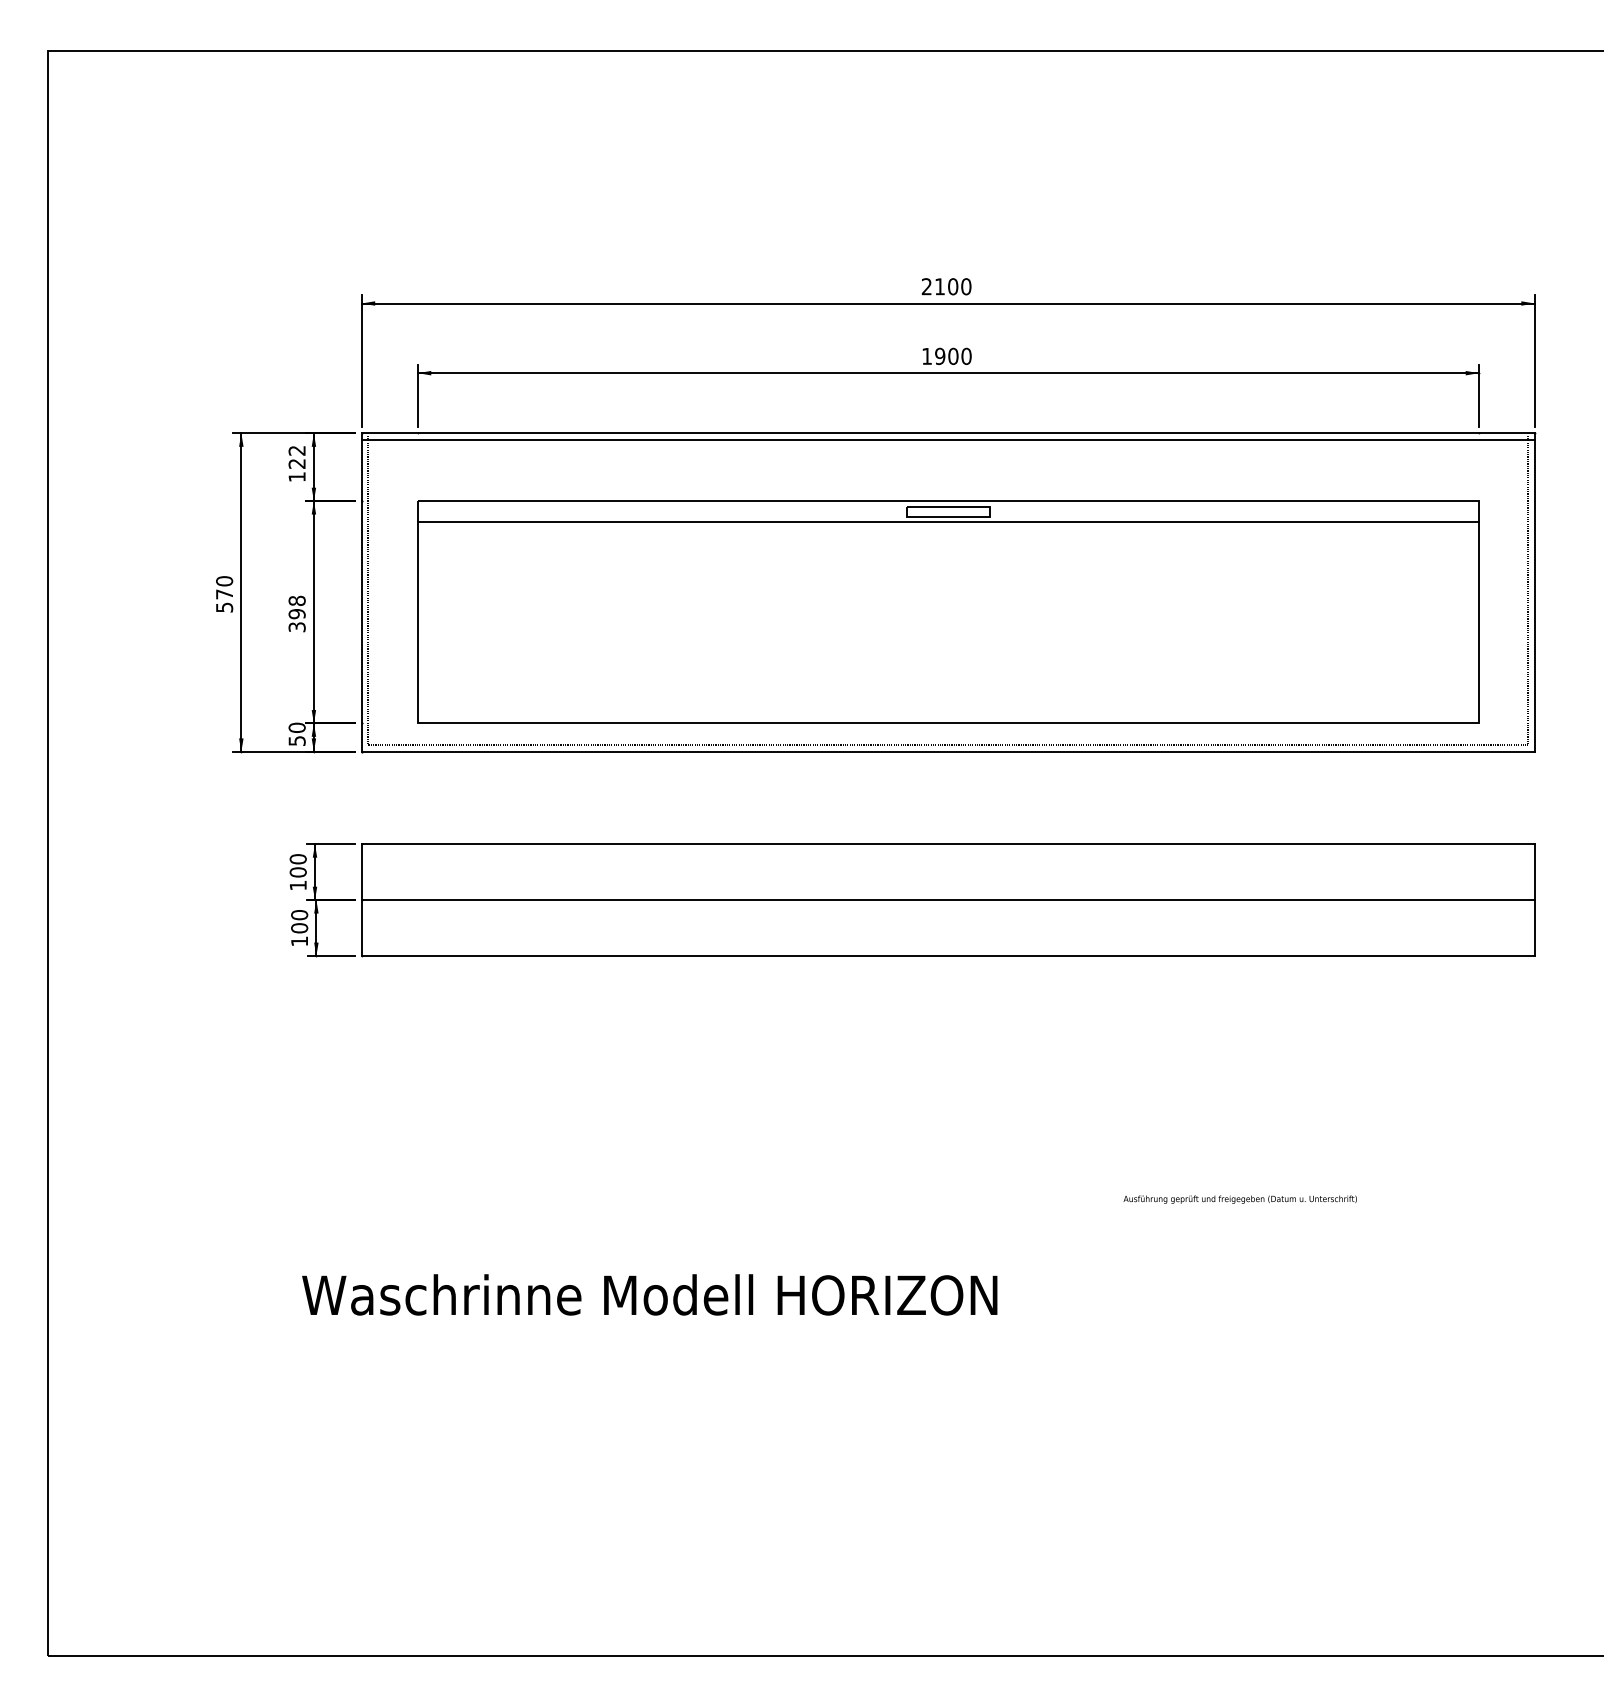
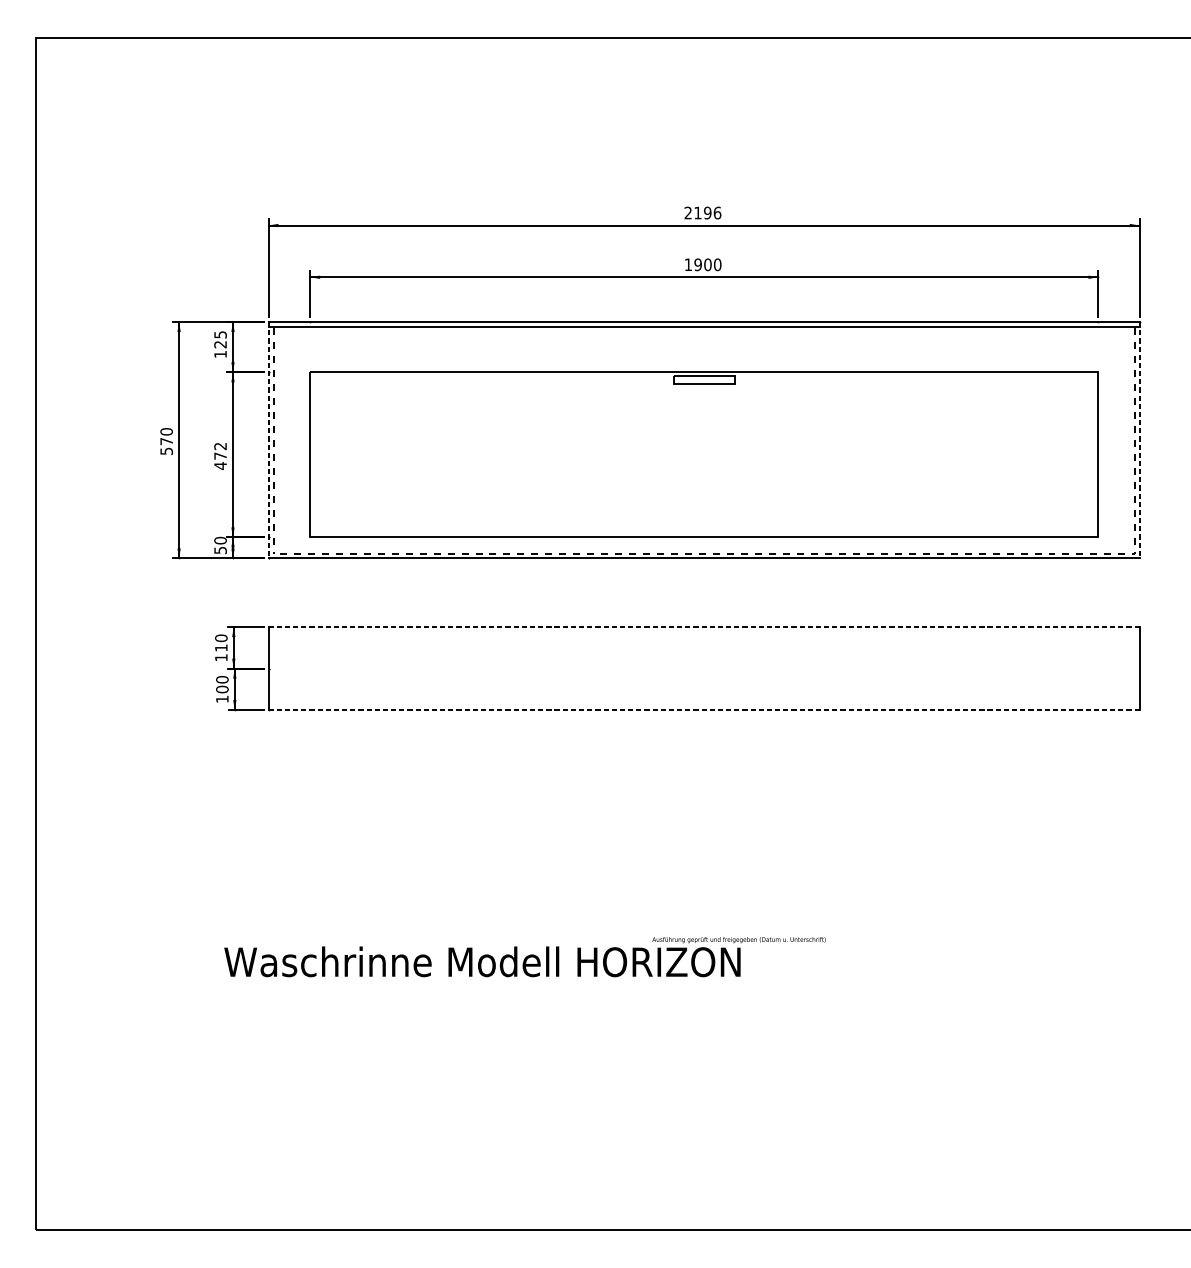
text: (959, 286) -> (712, 212), 2100 -> 2196
text: (296, 450) -> (220, 334), 122 -> 125
line: (948, 522) -> (704, 388), removed
line: (361, 593) -> (268, 440), solid -> dashed
line: (1534, 593) -> (1139, 440), solid -> dashed
text: (296, 613) -> (220, 455), 398 -> 472
line: (948, 844) -> (704, 627), solid -> dashed
text: (297, 872) -> (220, 648), 100 -> 110
line: (947, 900) -> (703, 668), removed
line: (948, 956) -> (704, 710), solid -> dashed
text: (1239, 1199) -> (738, 939), moved

